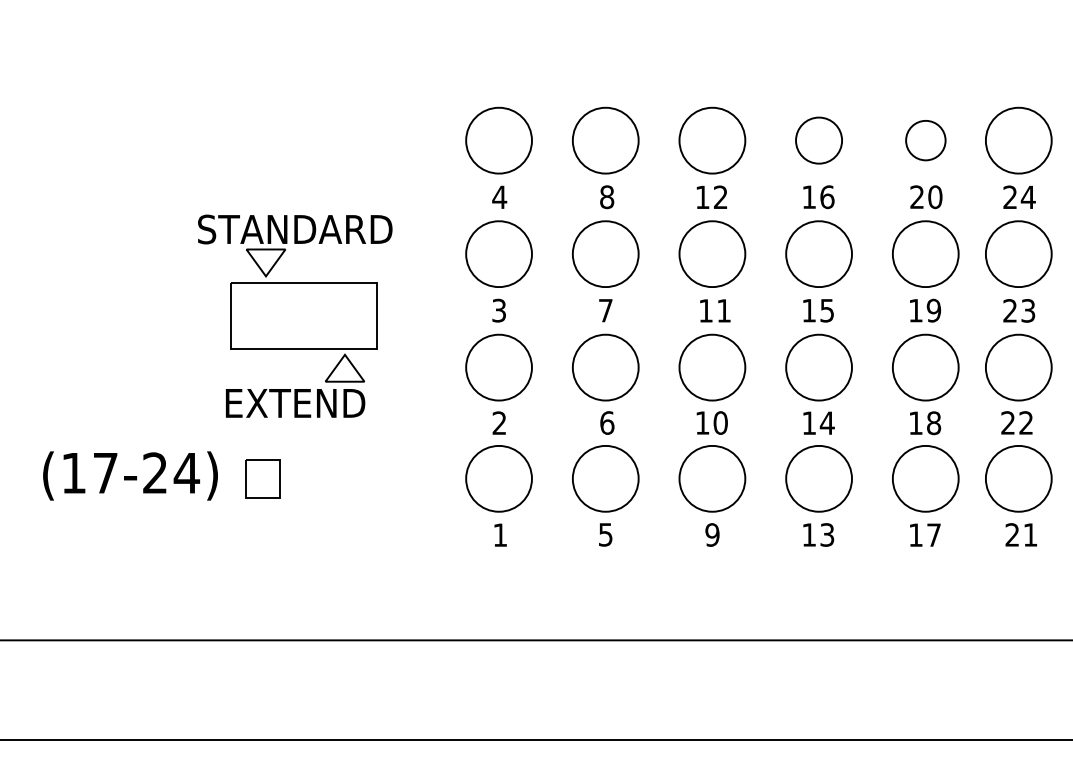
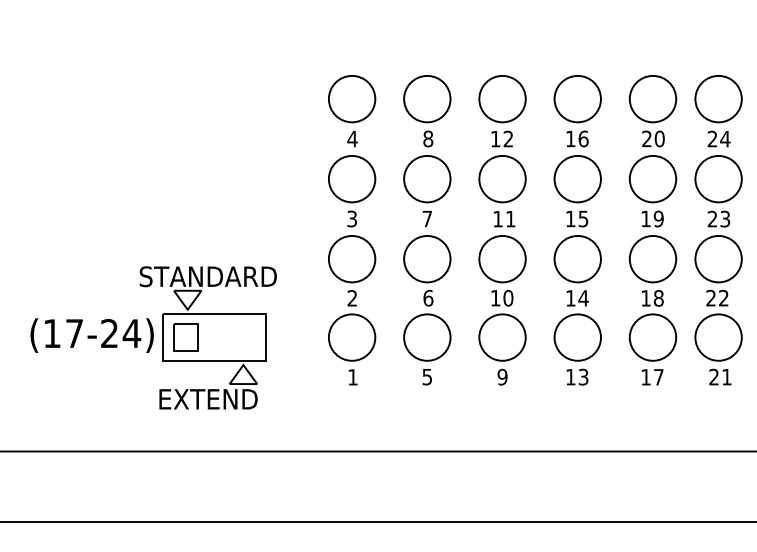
part: (818, 140) -> (577, 98), size x1.43
part: (925, 140) -> (652, 98), size x1.67
part: (295, 315) -> (208, 337), moved

